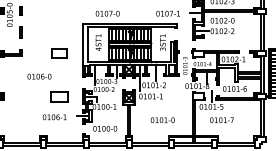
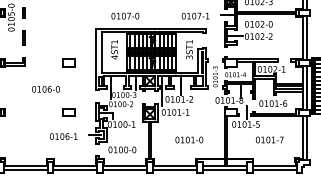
part: (59, 53) -> (69, 62), size x0.71
part: (59, 96) -> (69, 112), size x0.62
text: (221, 120) -> (269, 140), moved

